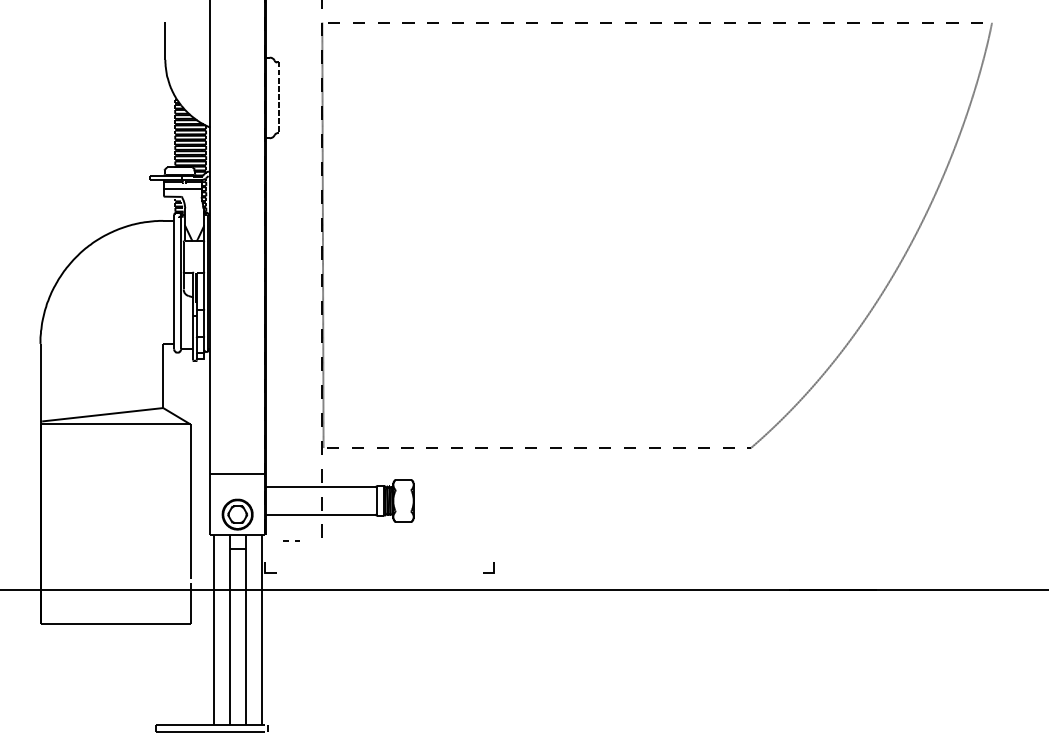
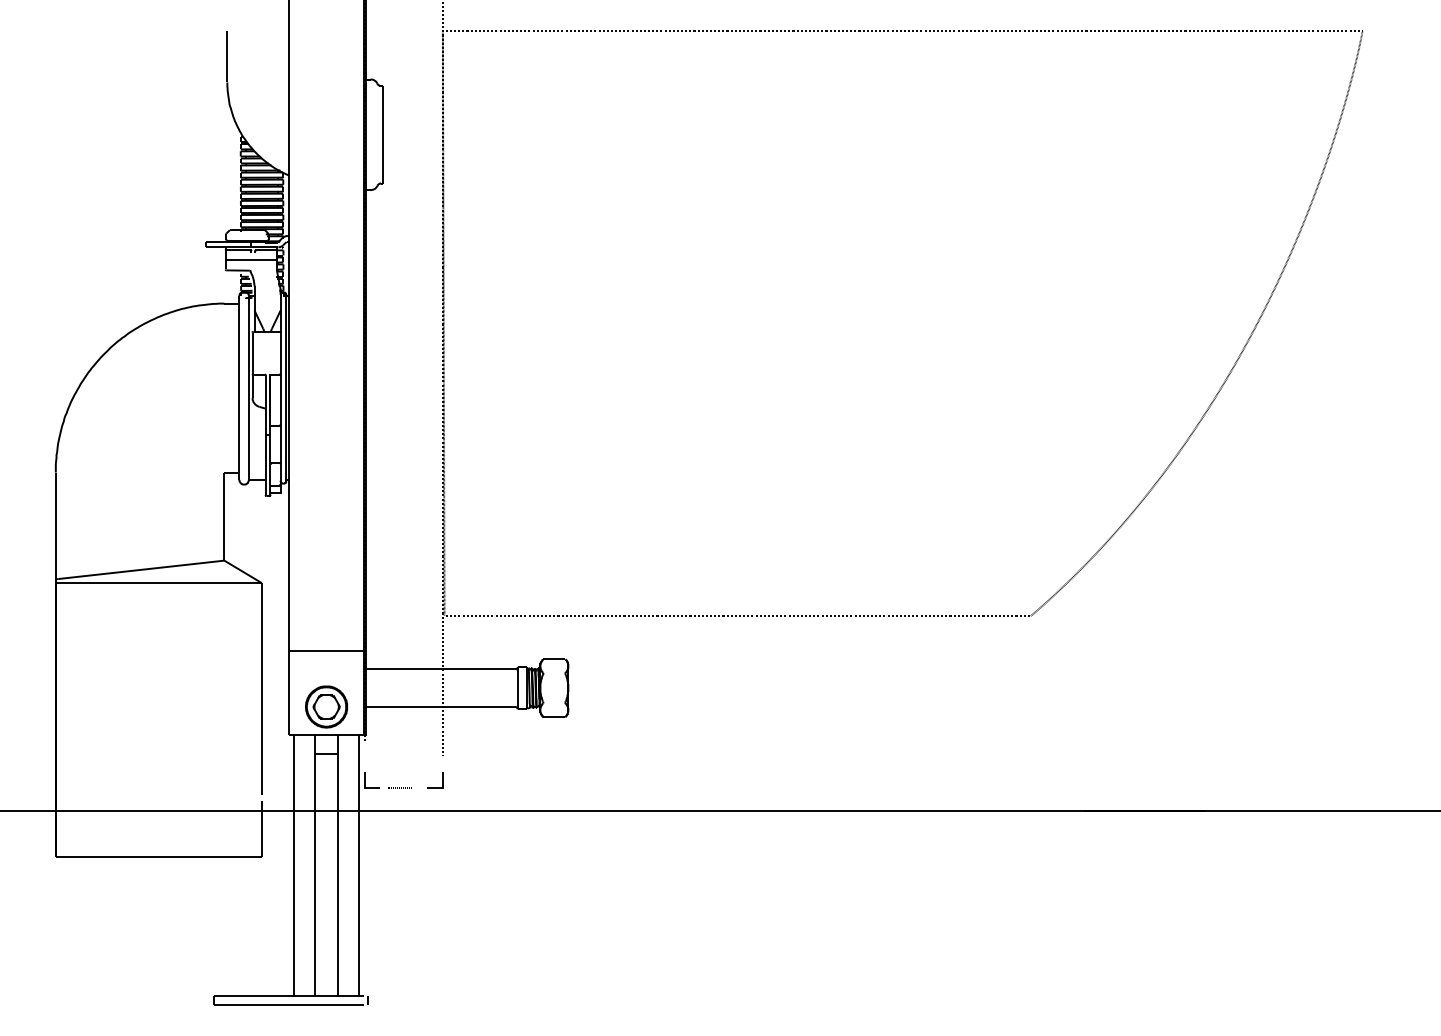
line: (278, 97) -> (382, 134), dashed -> solid
line: (290, 541) -> (399, 787), moved
line: (493, 568) -> (442, 780), moved

